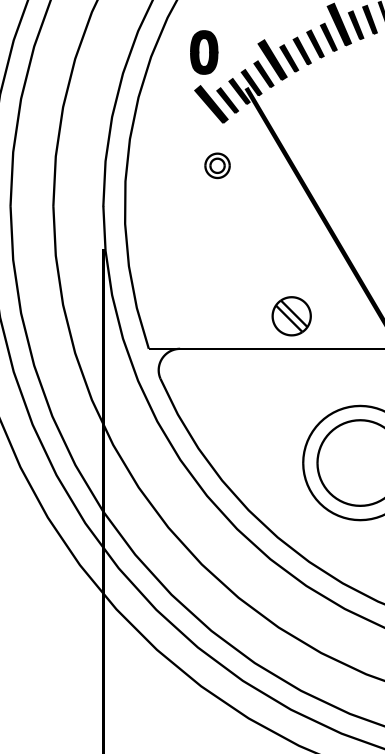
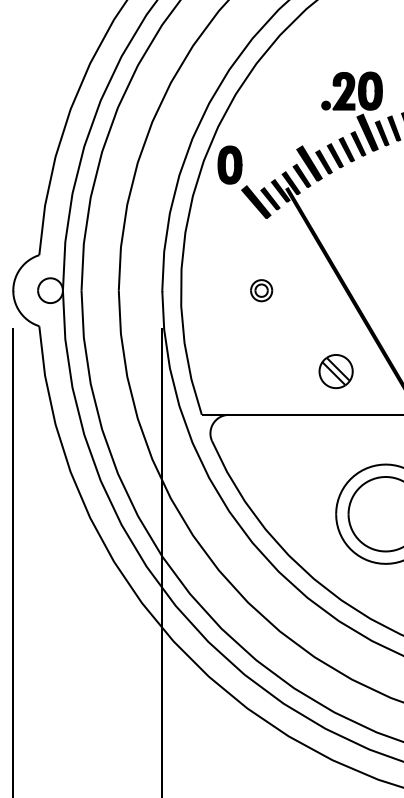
part: (203, 51) -> (229, 164), moved
part: (217, 165) -> (261, 290), moved
part: (290, 316) -> (335, 371), moved

